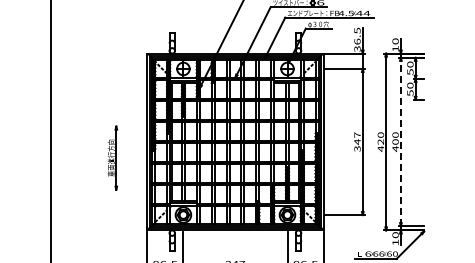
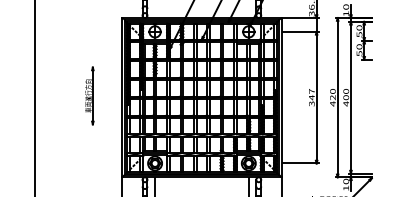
line: (400, 141) -> (350, 97), dashed -> solid
part: (112, 157) -> (89, 95), moved

